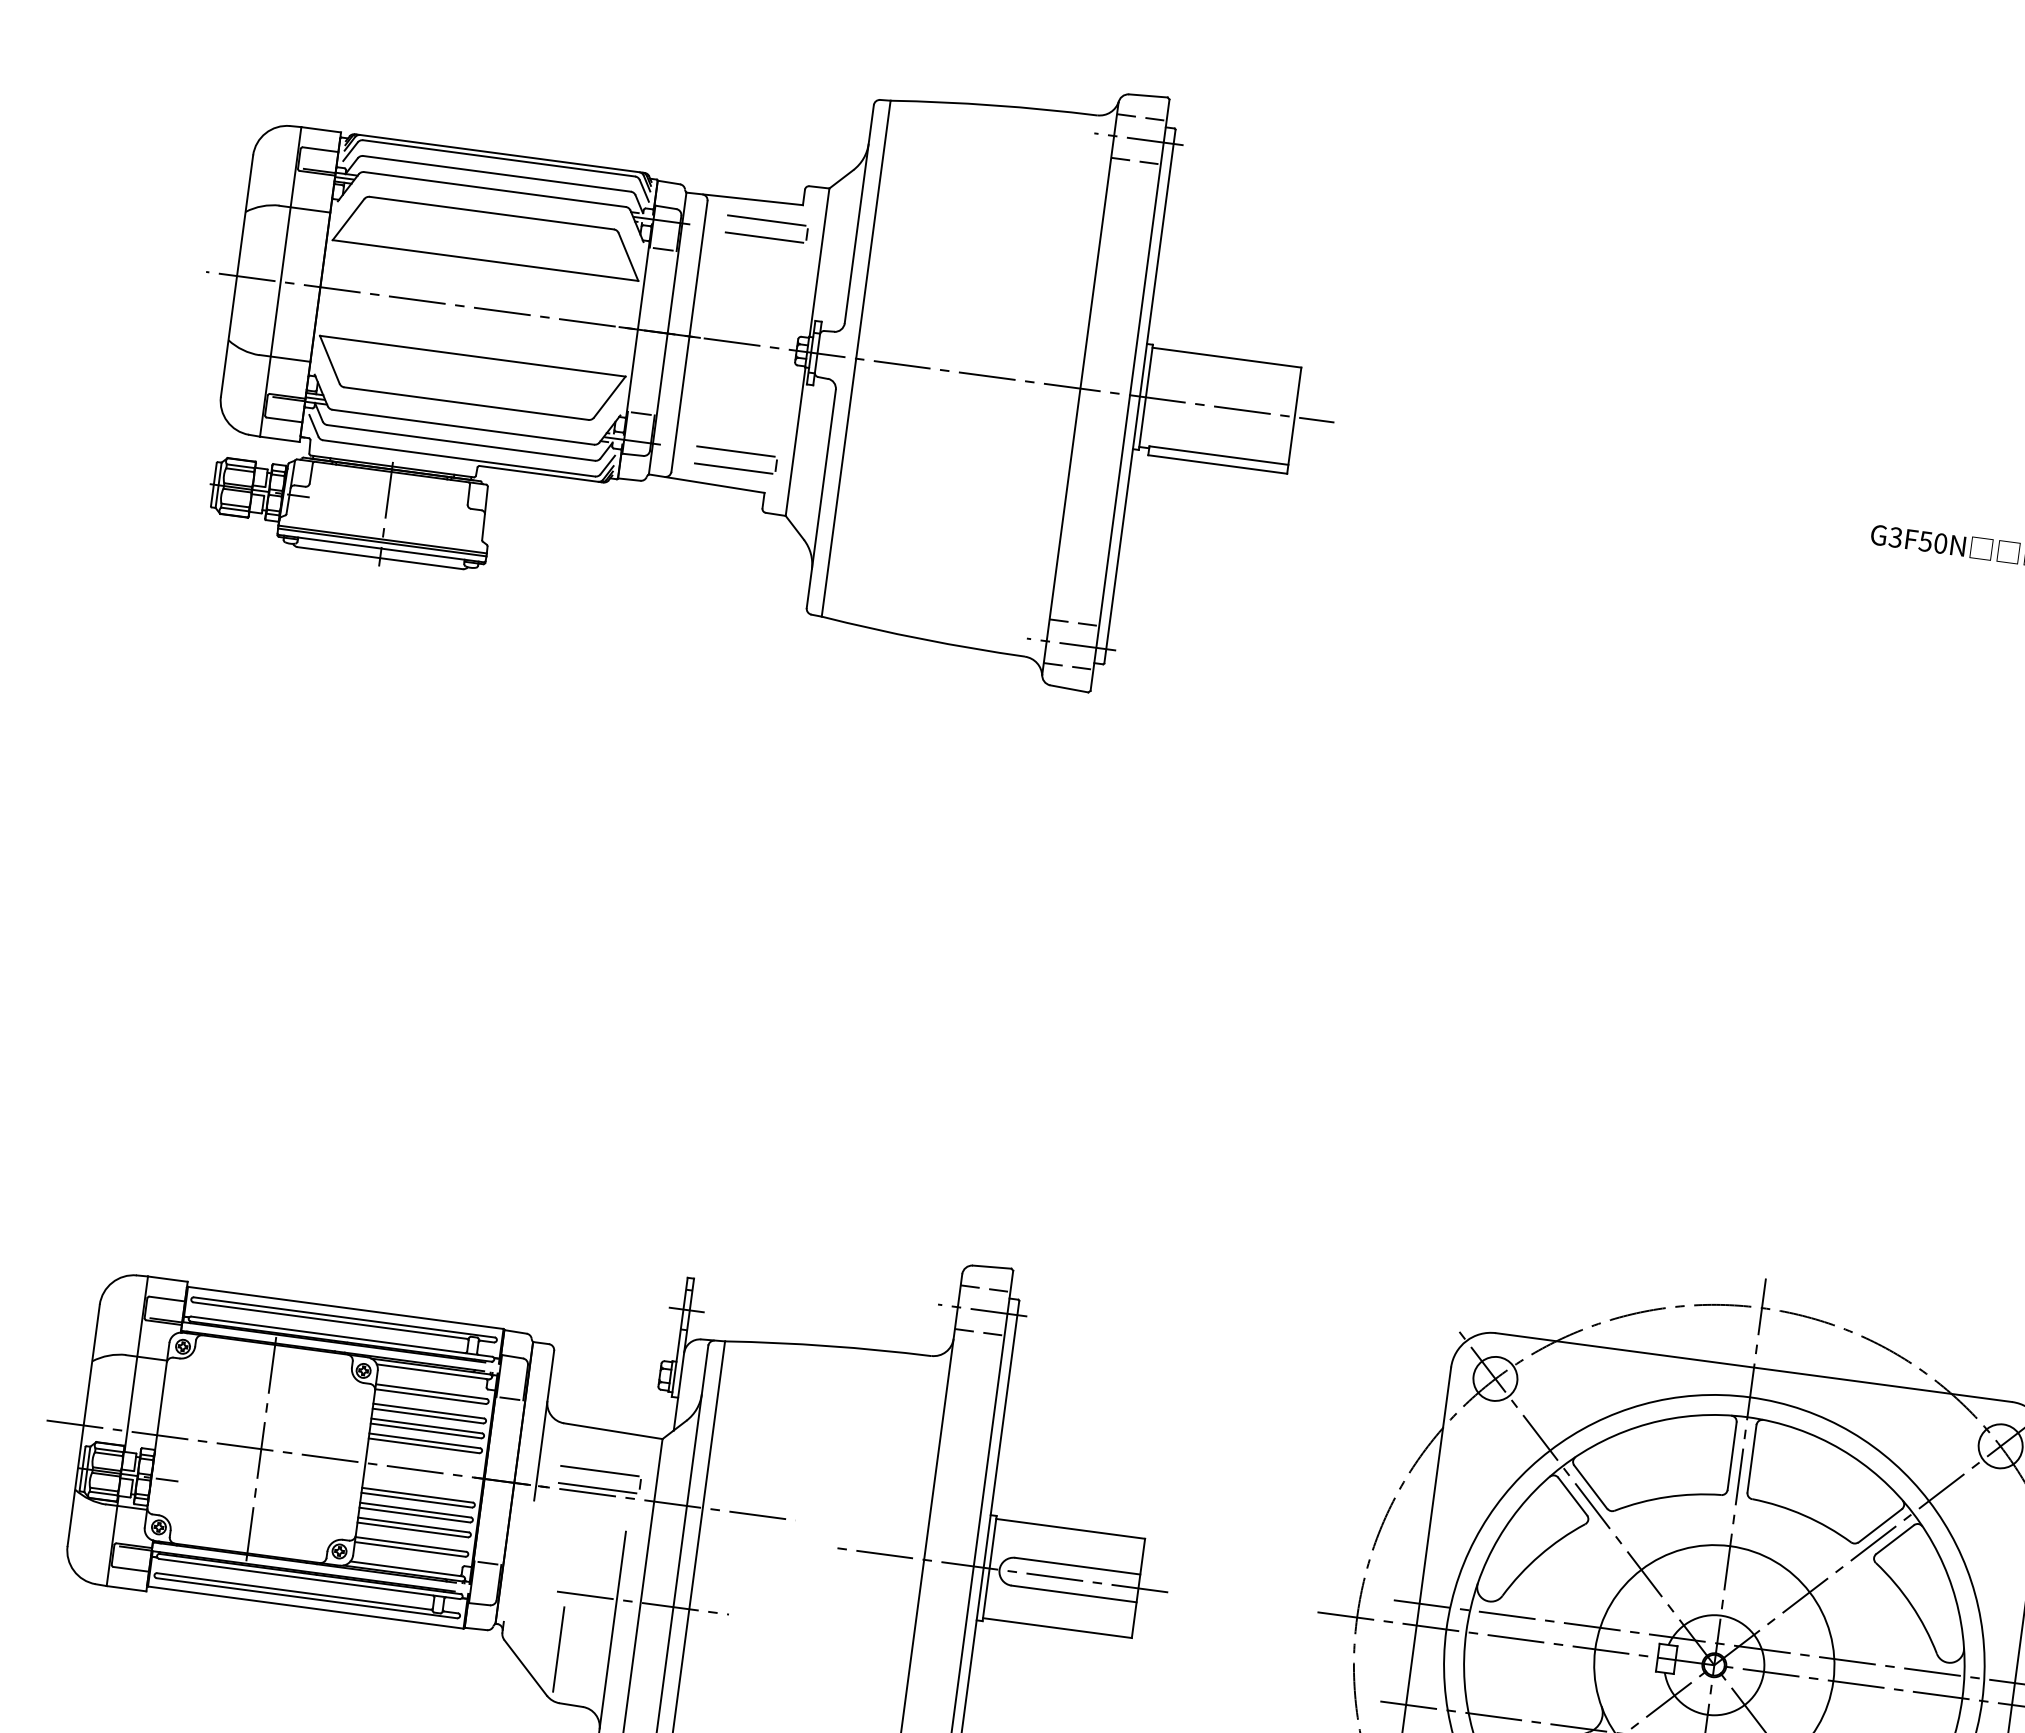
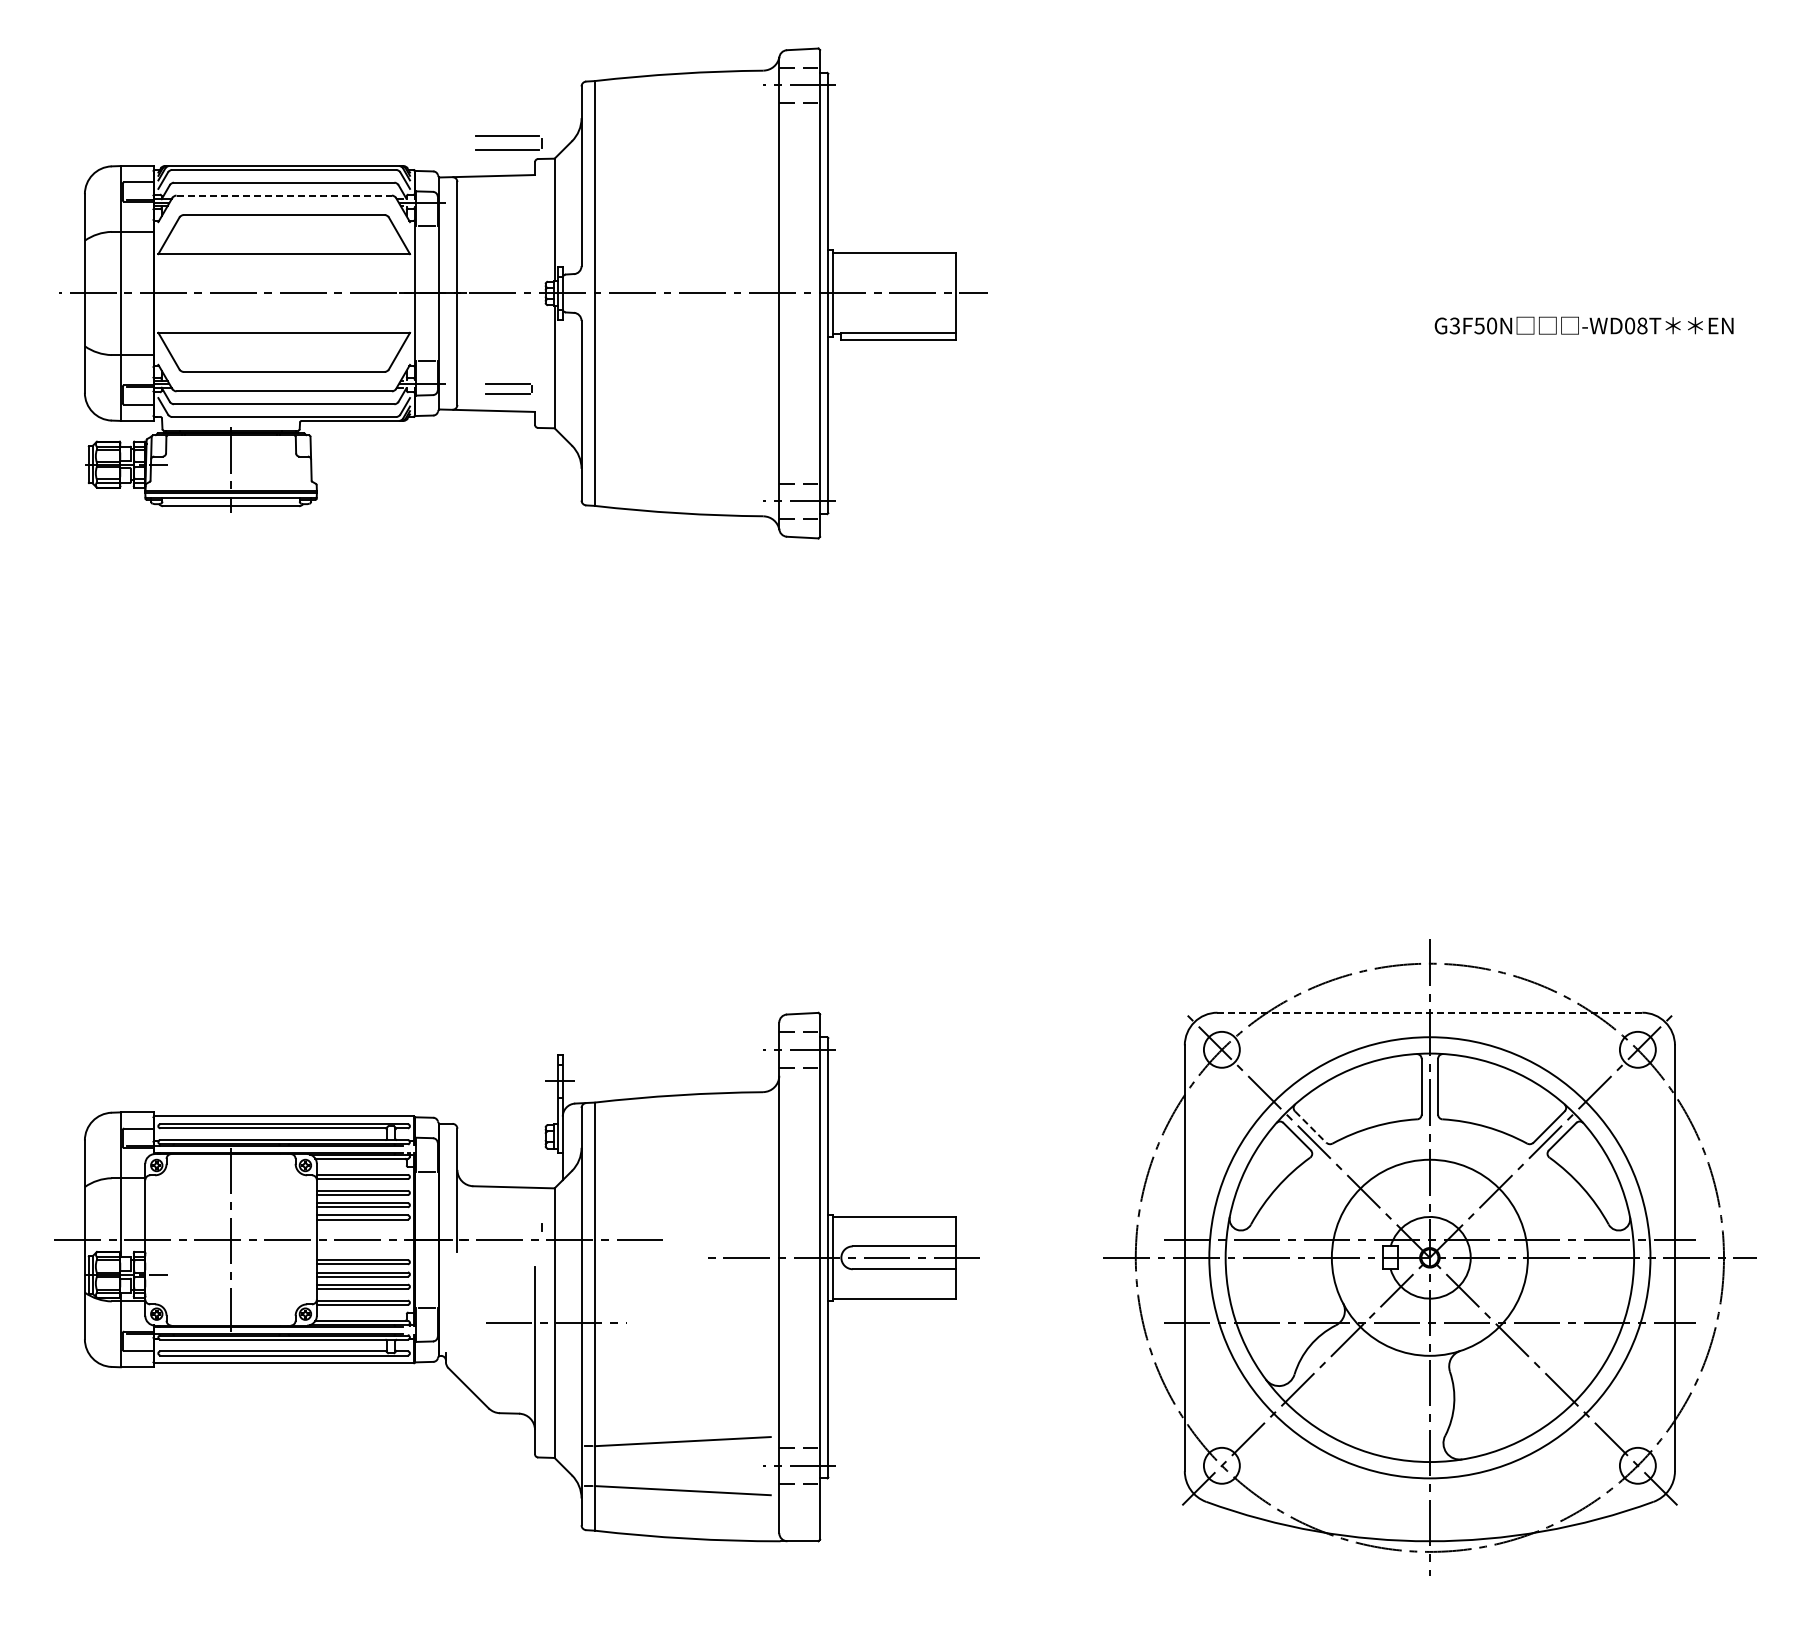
line: (495, 189) -> (284, 195), solid -> dashed
part: (767, 228) -> (508, 142), moved
part: (736, 460) -> (508, 388), size x0.7
line: (1754, 1367) -> (1430, 1012), solid -> dashed
line: (599, 1471) -> (507, 1221), removed
line: (1591, 1487) -> (1311, 1127), solid -> dashed
line: (597, 1488) -> (507, 1235), removed
line: (558, 1649) -> (493, 1369), removed

